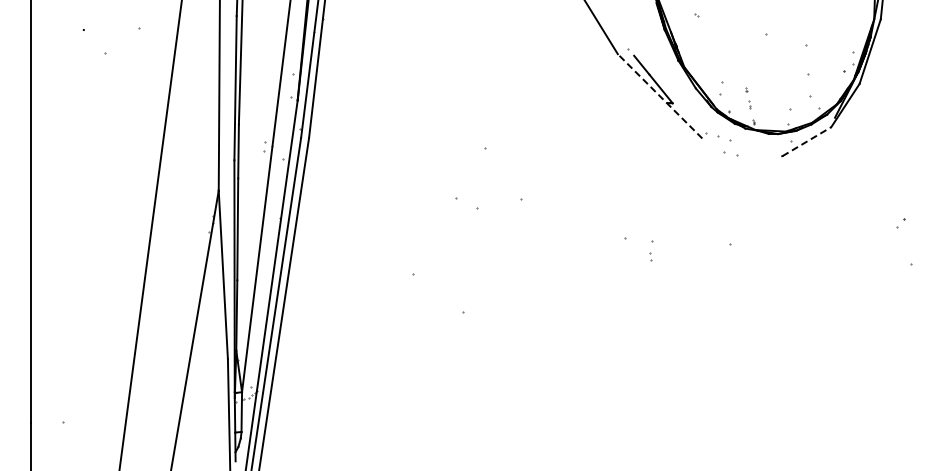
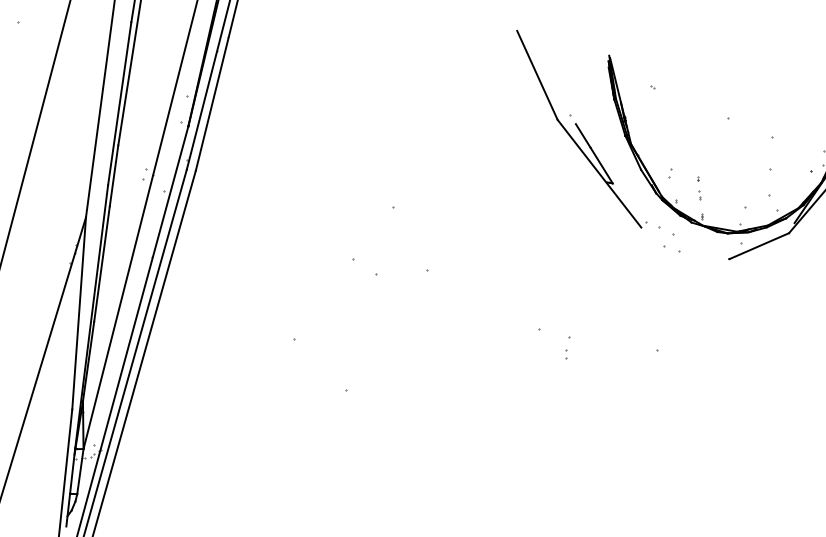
part: (721, 88) -> (670, 173), size x0.62
line: (660, 96) -> (599, 174), dashed -> solid
line: (807, 141) -> (760, 246), dashed -> solid

